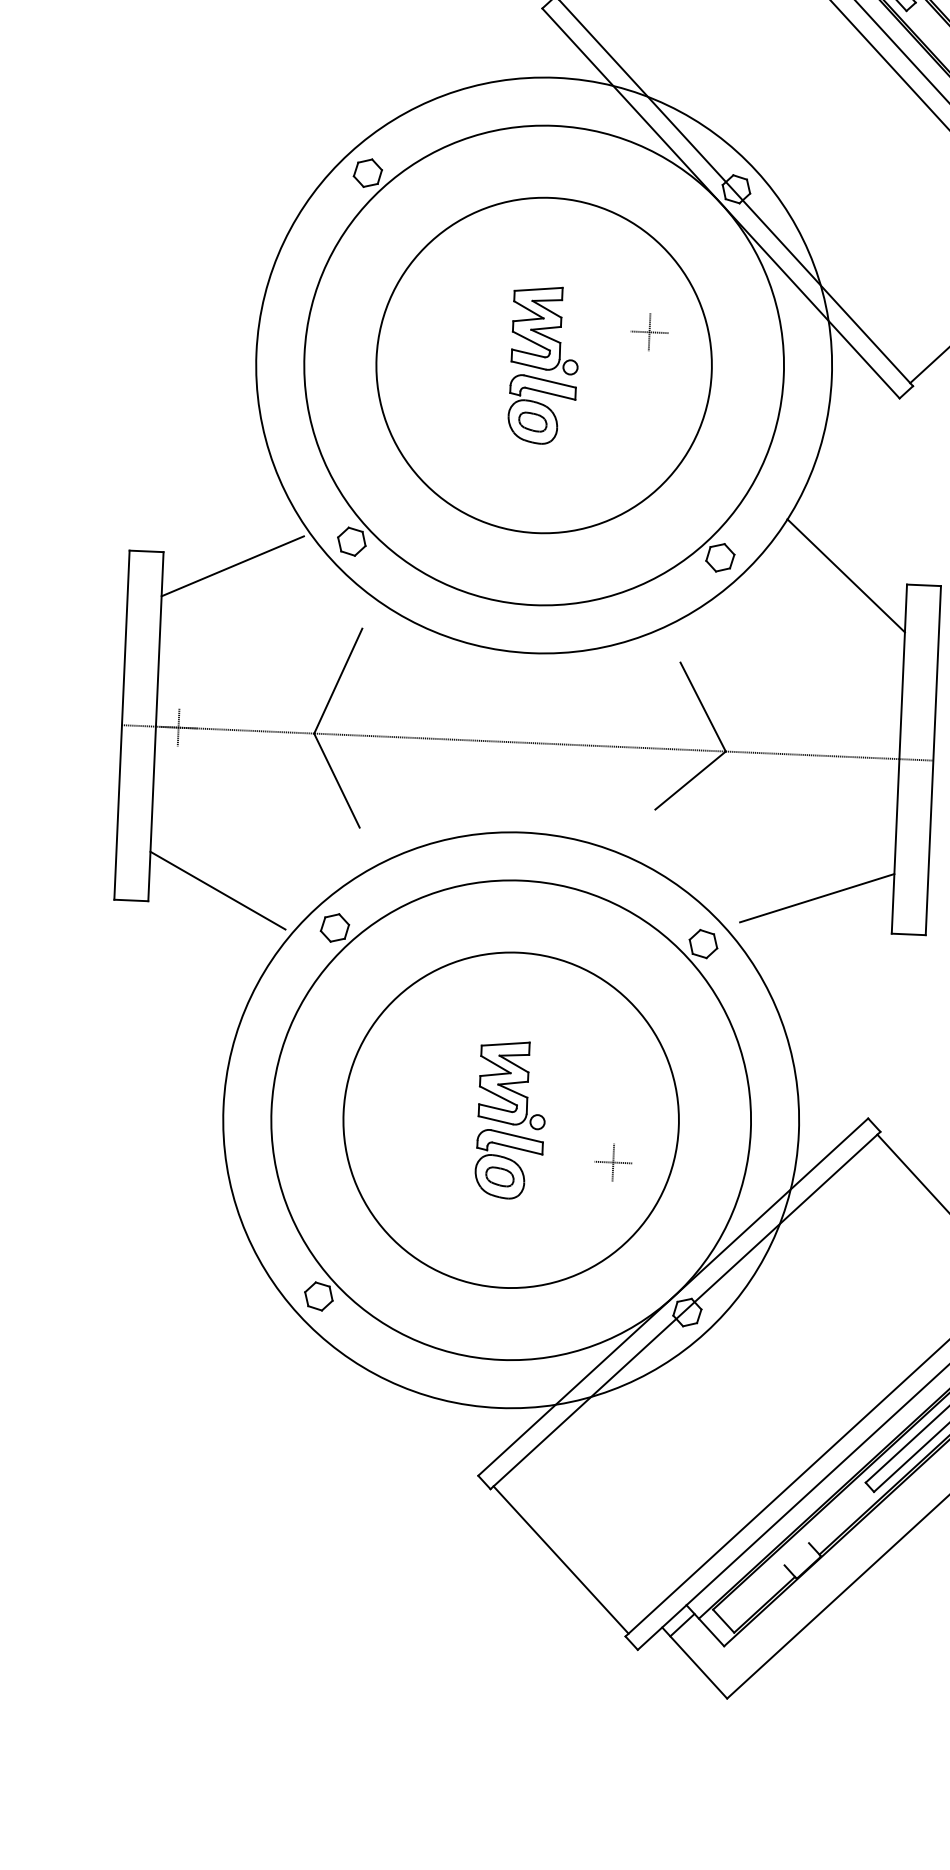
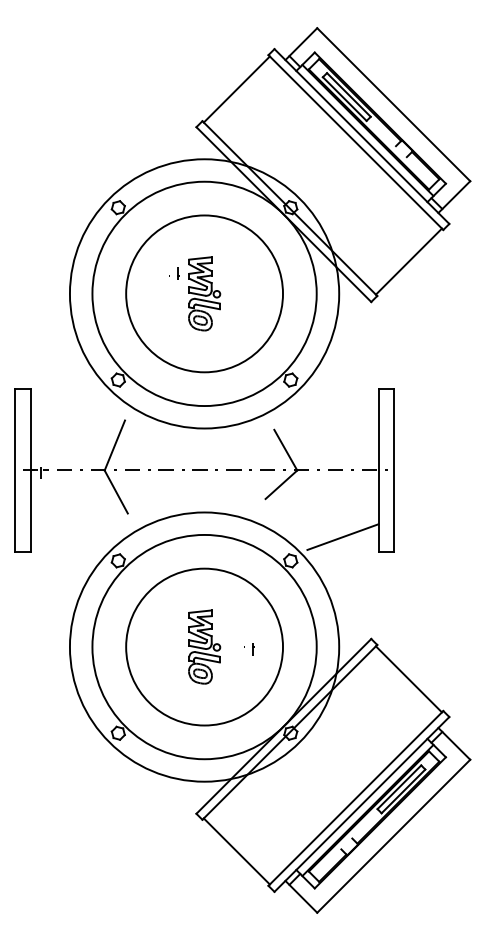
part: (642, 326) -> (174, 273), moved
line: (231, 565) -> (62, 393), removed
line: (845, 574) -> (349, 385), removed
line: (217, 889) -> (62, 545), removed
part: (605, 1168) -> (249, 649), moved

